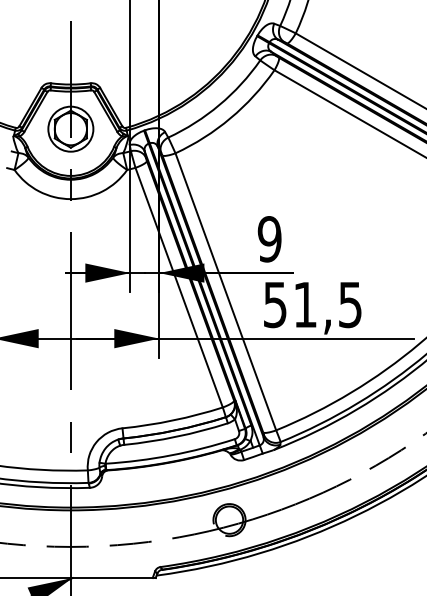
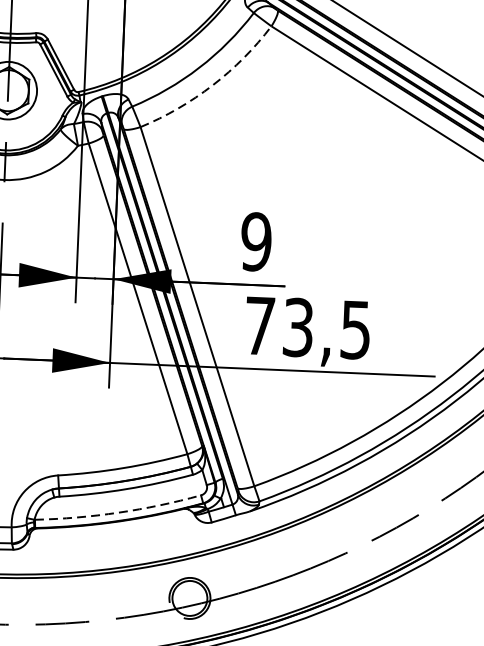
arc: (230, 118) -> (212, 85), solid -> dashed
text: (290, 304) -> (279, 326), 51,5 -> 73,5
arc: (171, 455) -> (119, 512), solid -> dashed

